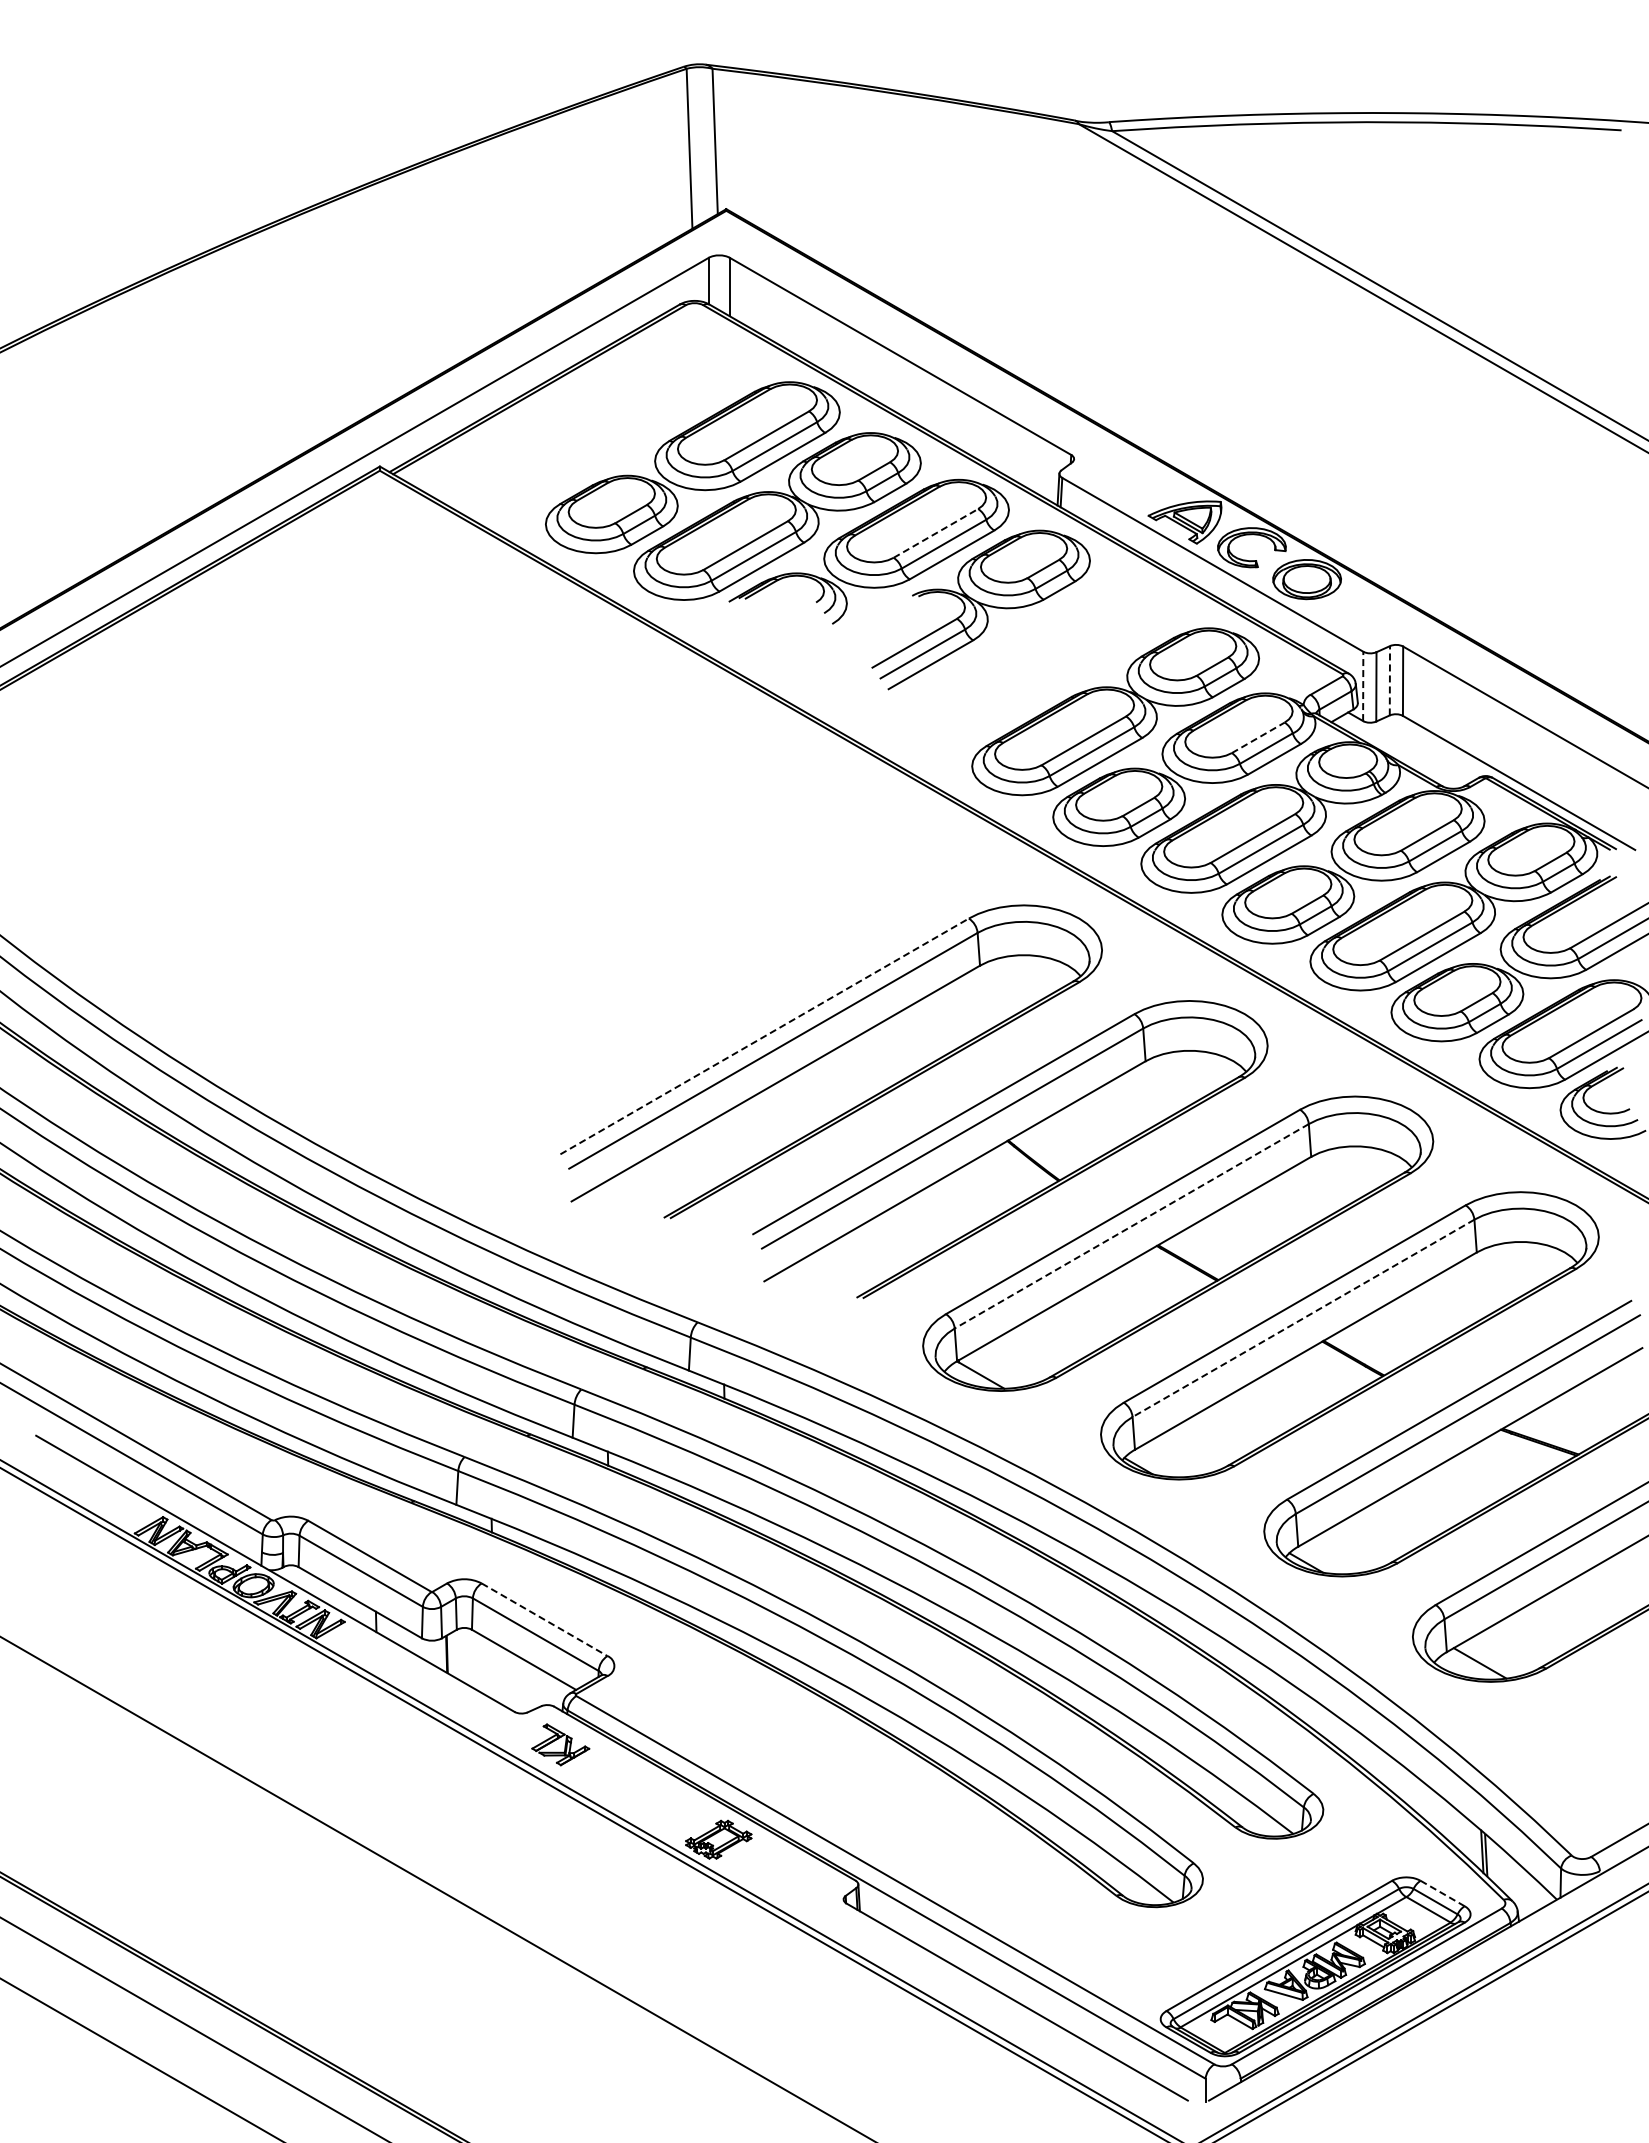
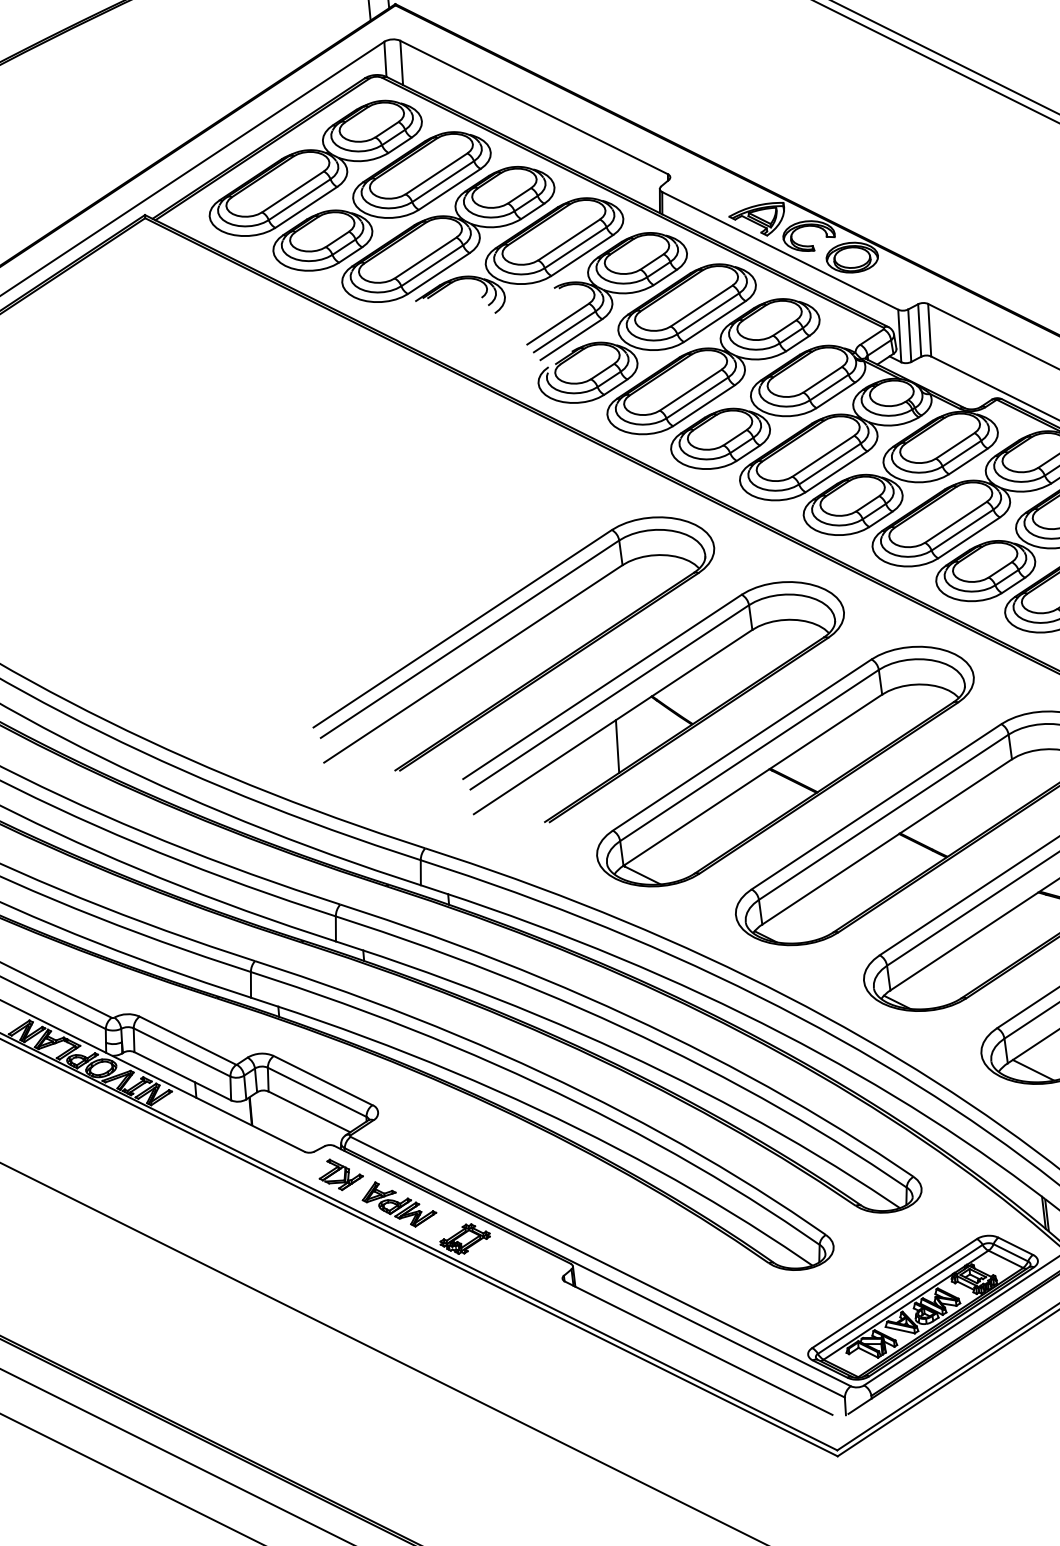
part: (608, 418) -> (315, 168), added
line: (935, 533) -> (568, 240), dashed -> solid
part: (1030, 662) -> (646, 333), added
line: (1389, 680) -> (919, 330), dashed -> solid
line: (1363, 686) -> (899, 336), dashed -> solid
line: (1258, 737) -> (822, 379), dashed -> solid
line: (764, 1036) -> (462, 628), dashed -> solid
line: (958, 1203) -> (617, 746), added
line: (1131, 1226) -> (749, 755), dashed -> solid
line: (1303, 1318) -> (883, 817), dashed -> solid
line: (544, 1619) -> (323, 1080), dashed -> solid
part: (634, 1788) -> (399, 1204), added
line: (1443, 1893) -> (1016, 1246), dashed -> solid

